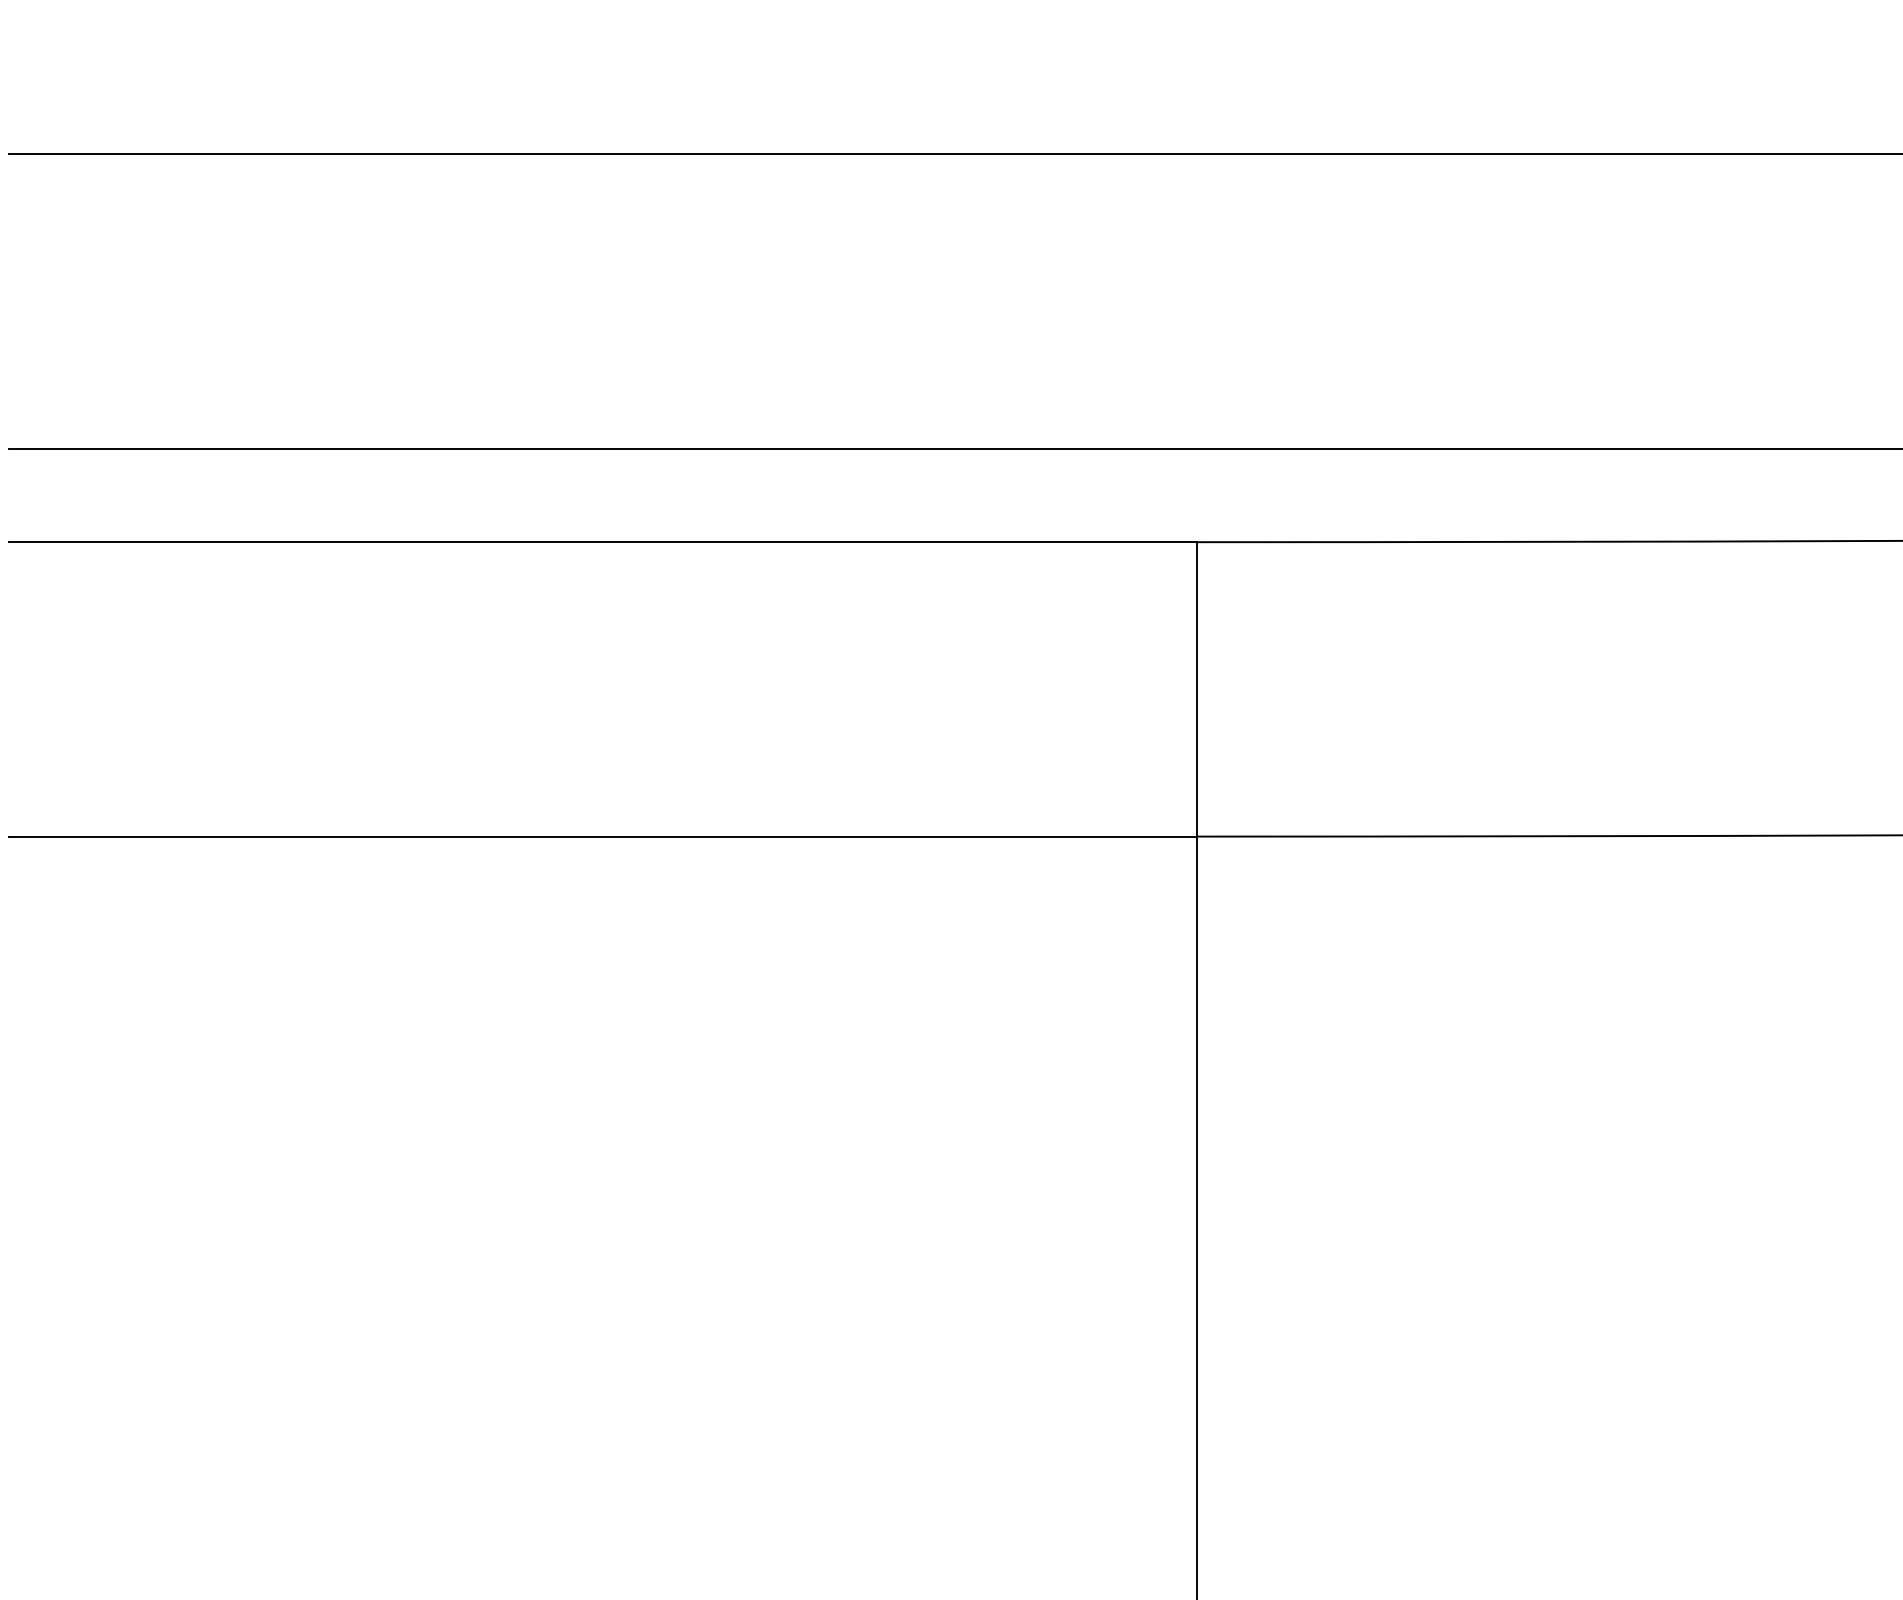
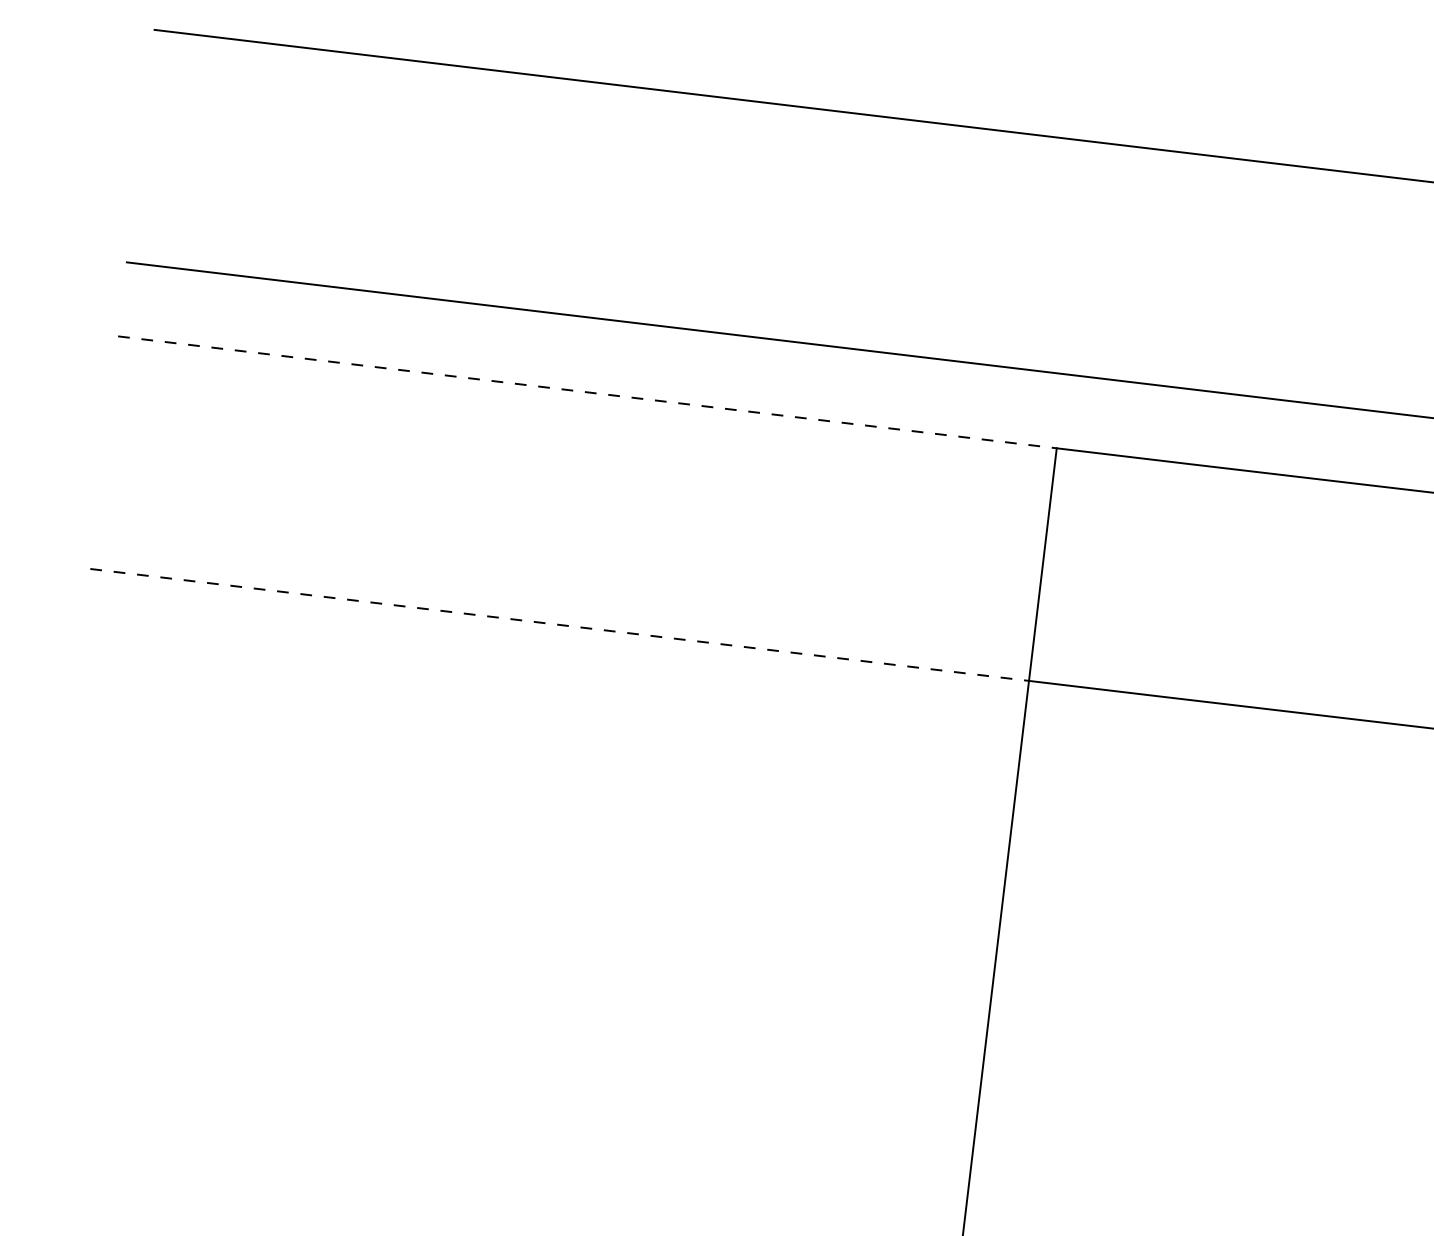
line: (603, 542) -> (587, 392), solid -> dashed
line: (603, 836) -> (559, 624), solid -> dashed

